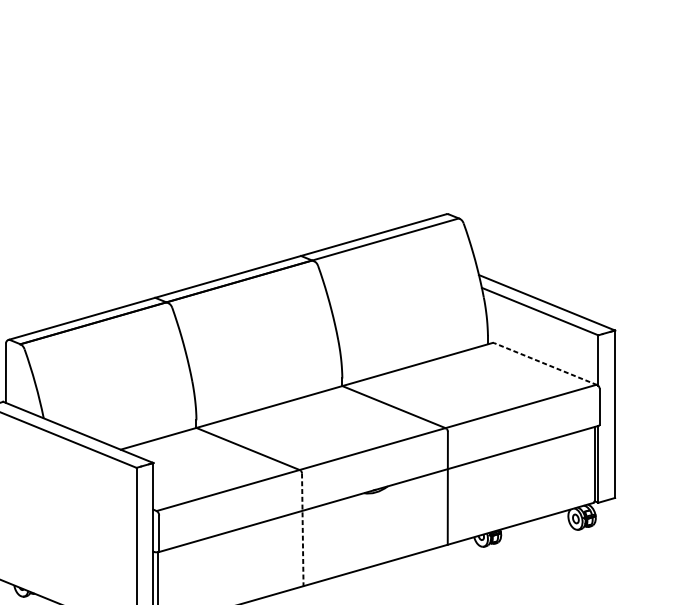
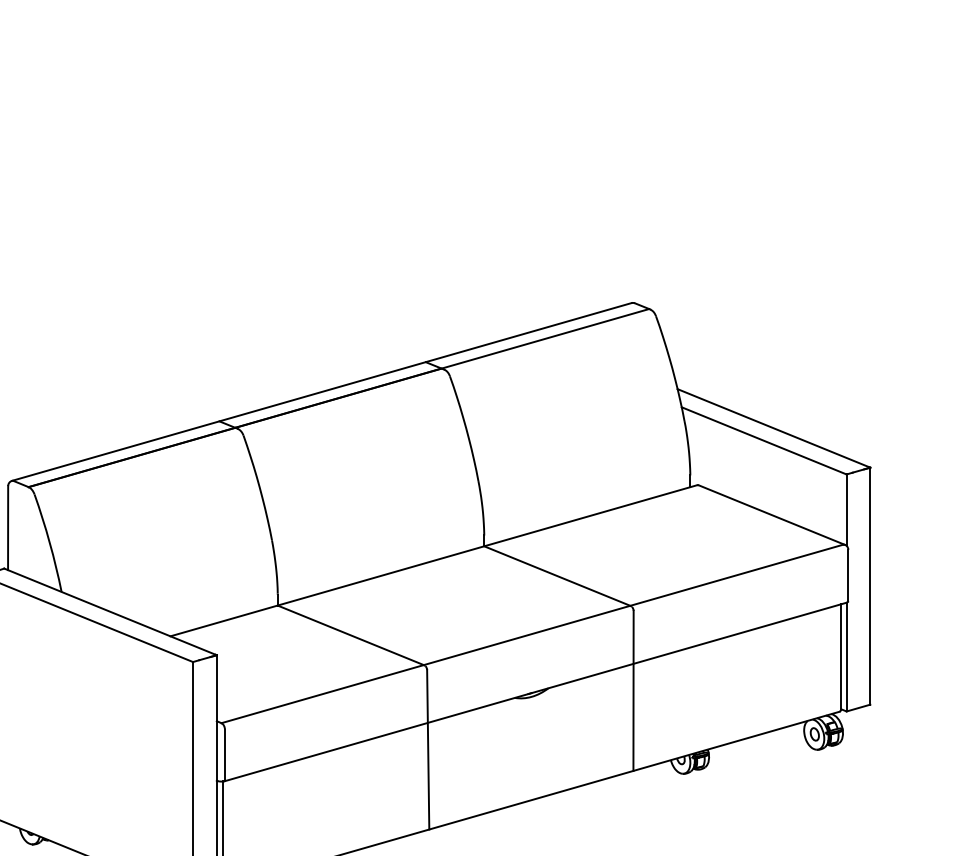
line: (546, 364) -> (772, 515), dashed -> solid
line: (302, 529) -> (428, 749), dashed -> solid

